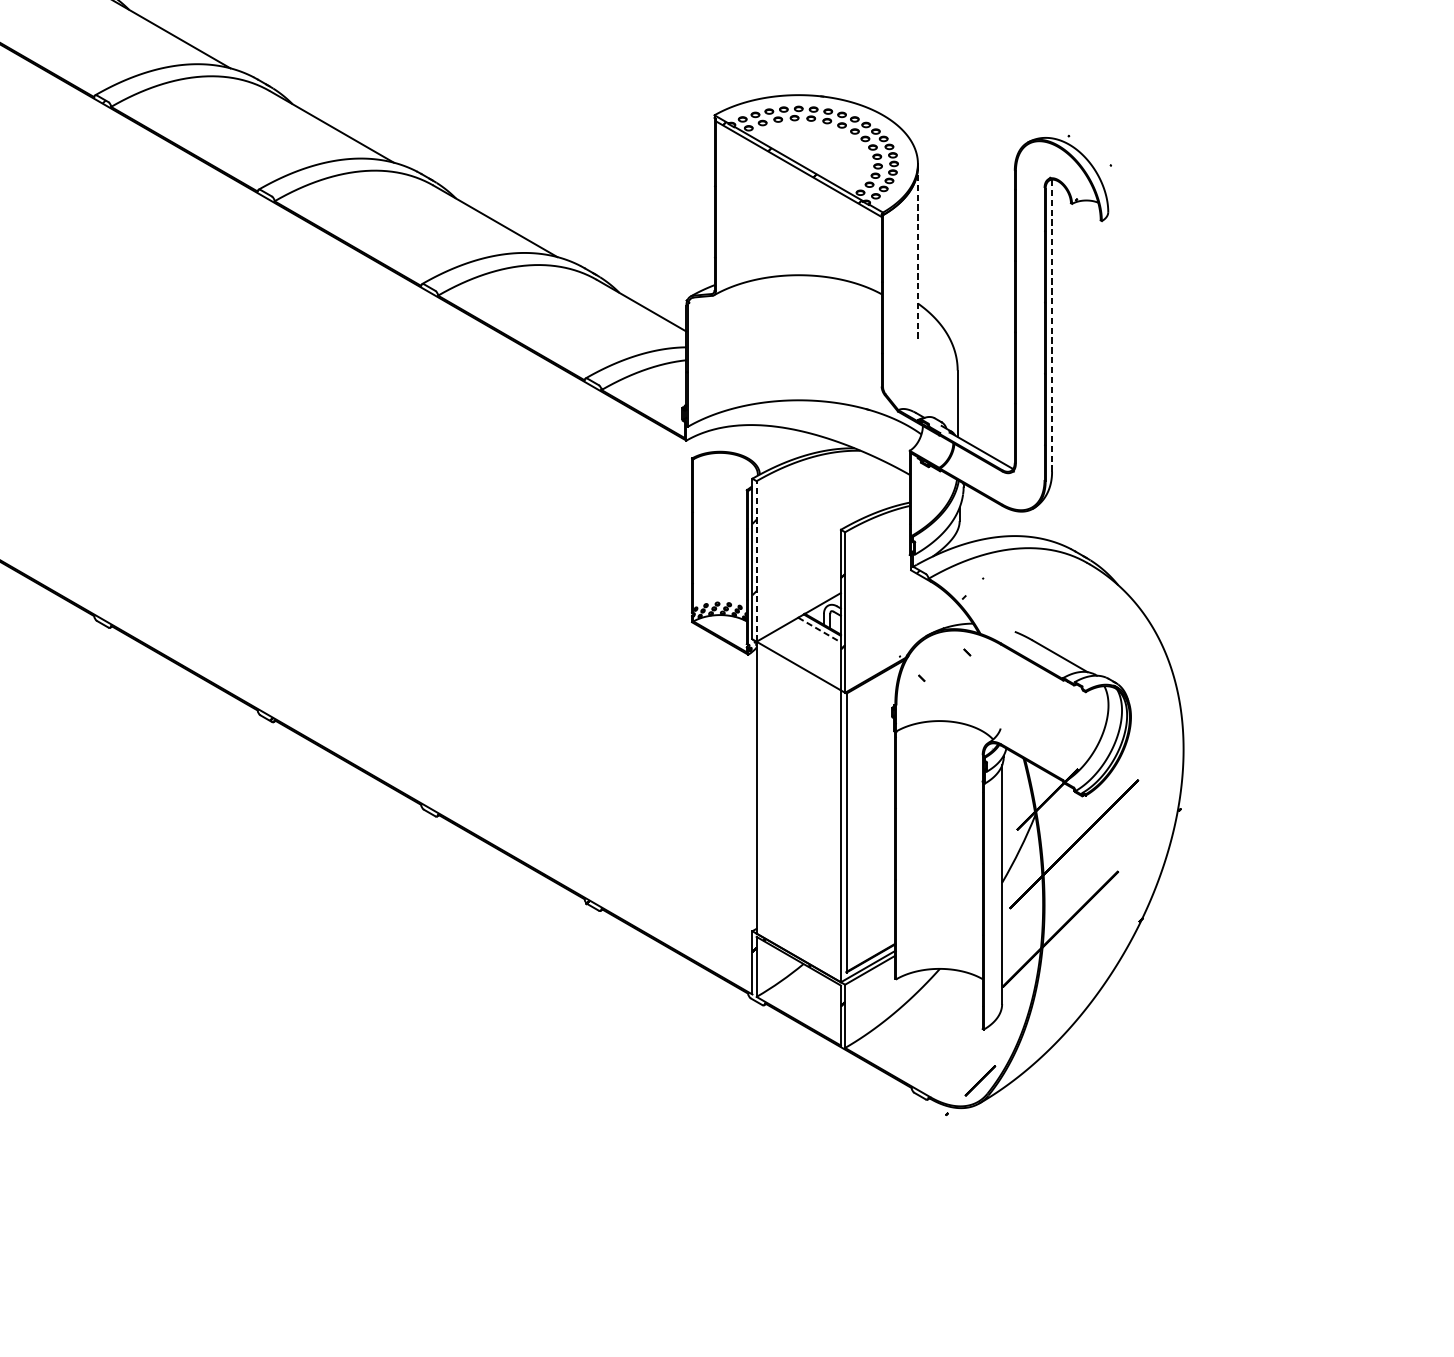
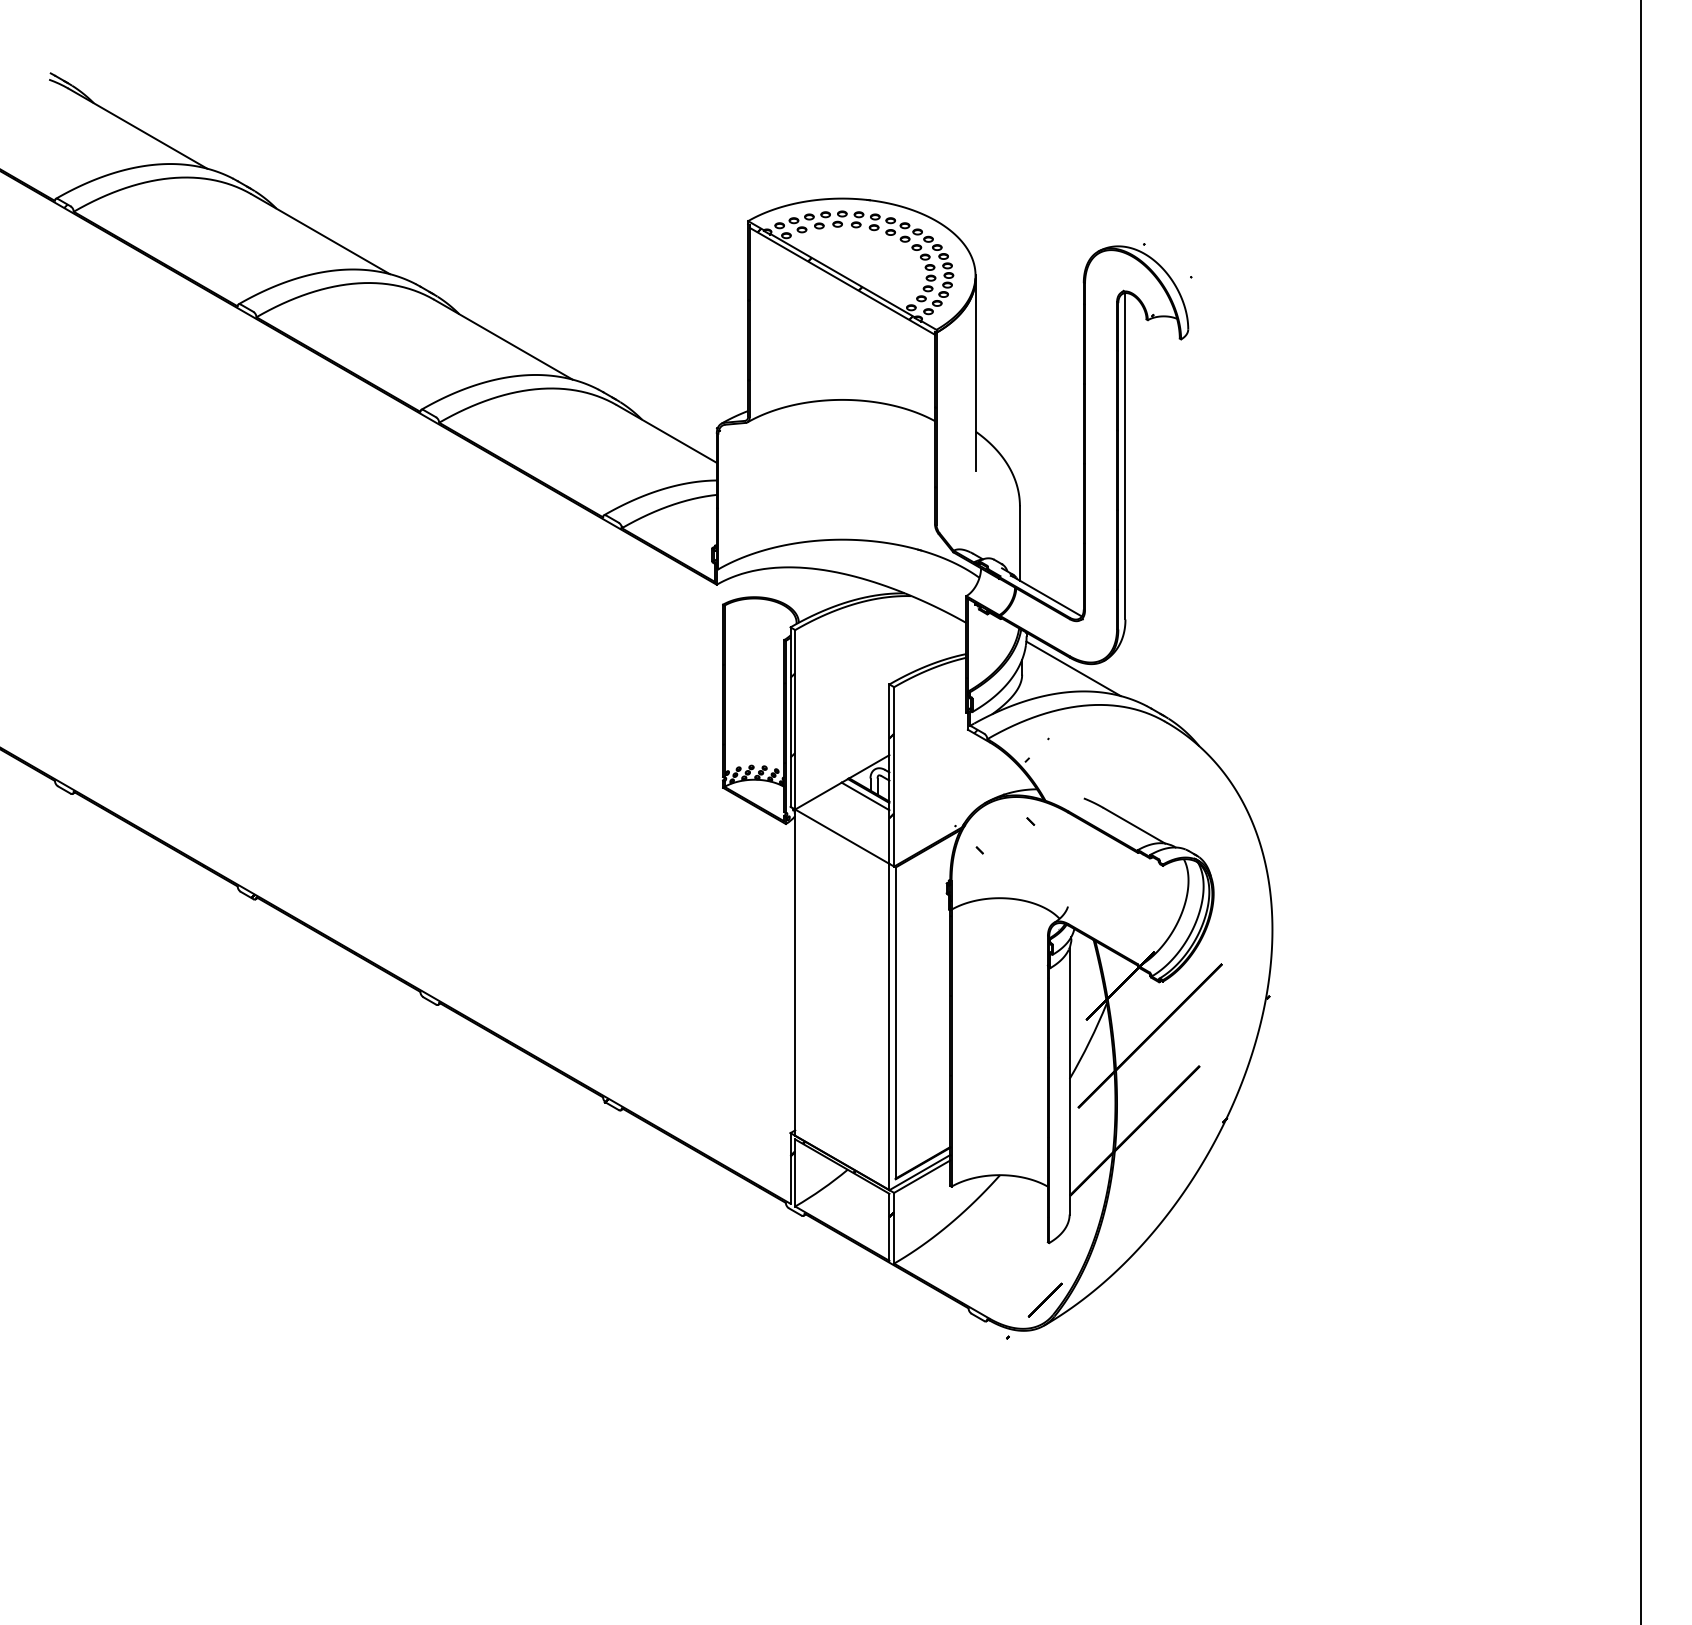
line: (917, 252) -> (975, 374), dashed -> solid
line: (1052, 324) -> (1125, 455), dashed -> solid
line: (1005, 515) -> (1073, 668), added
line: (756, 561) -> (795, 719), dashed -> solid
line: (819, 630) -> (865, 796), dashed -> solid

